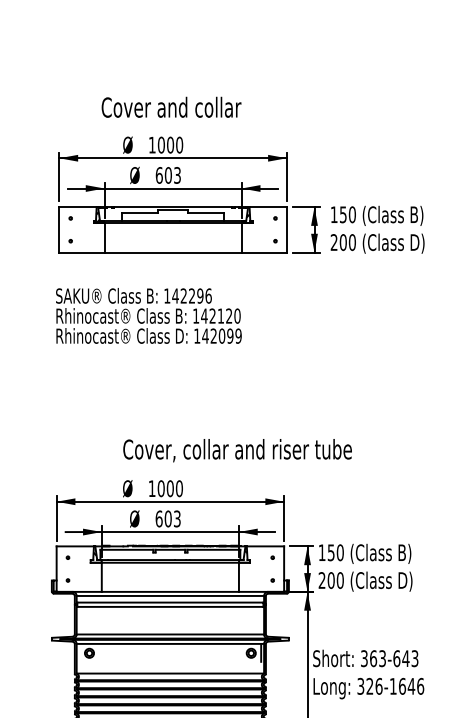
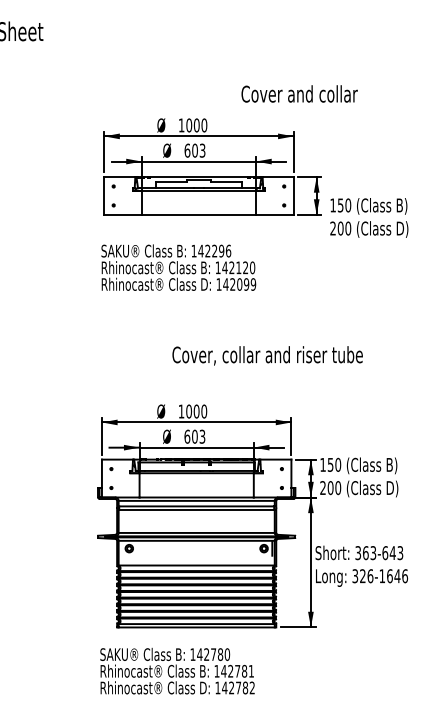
text: (171, 106) -> (299, 93), moved
text: (377, 229) -> (369, 217), moved
text: (237, 450) -> (267, 355), moved

